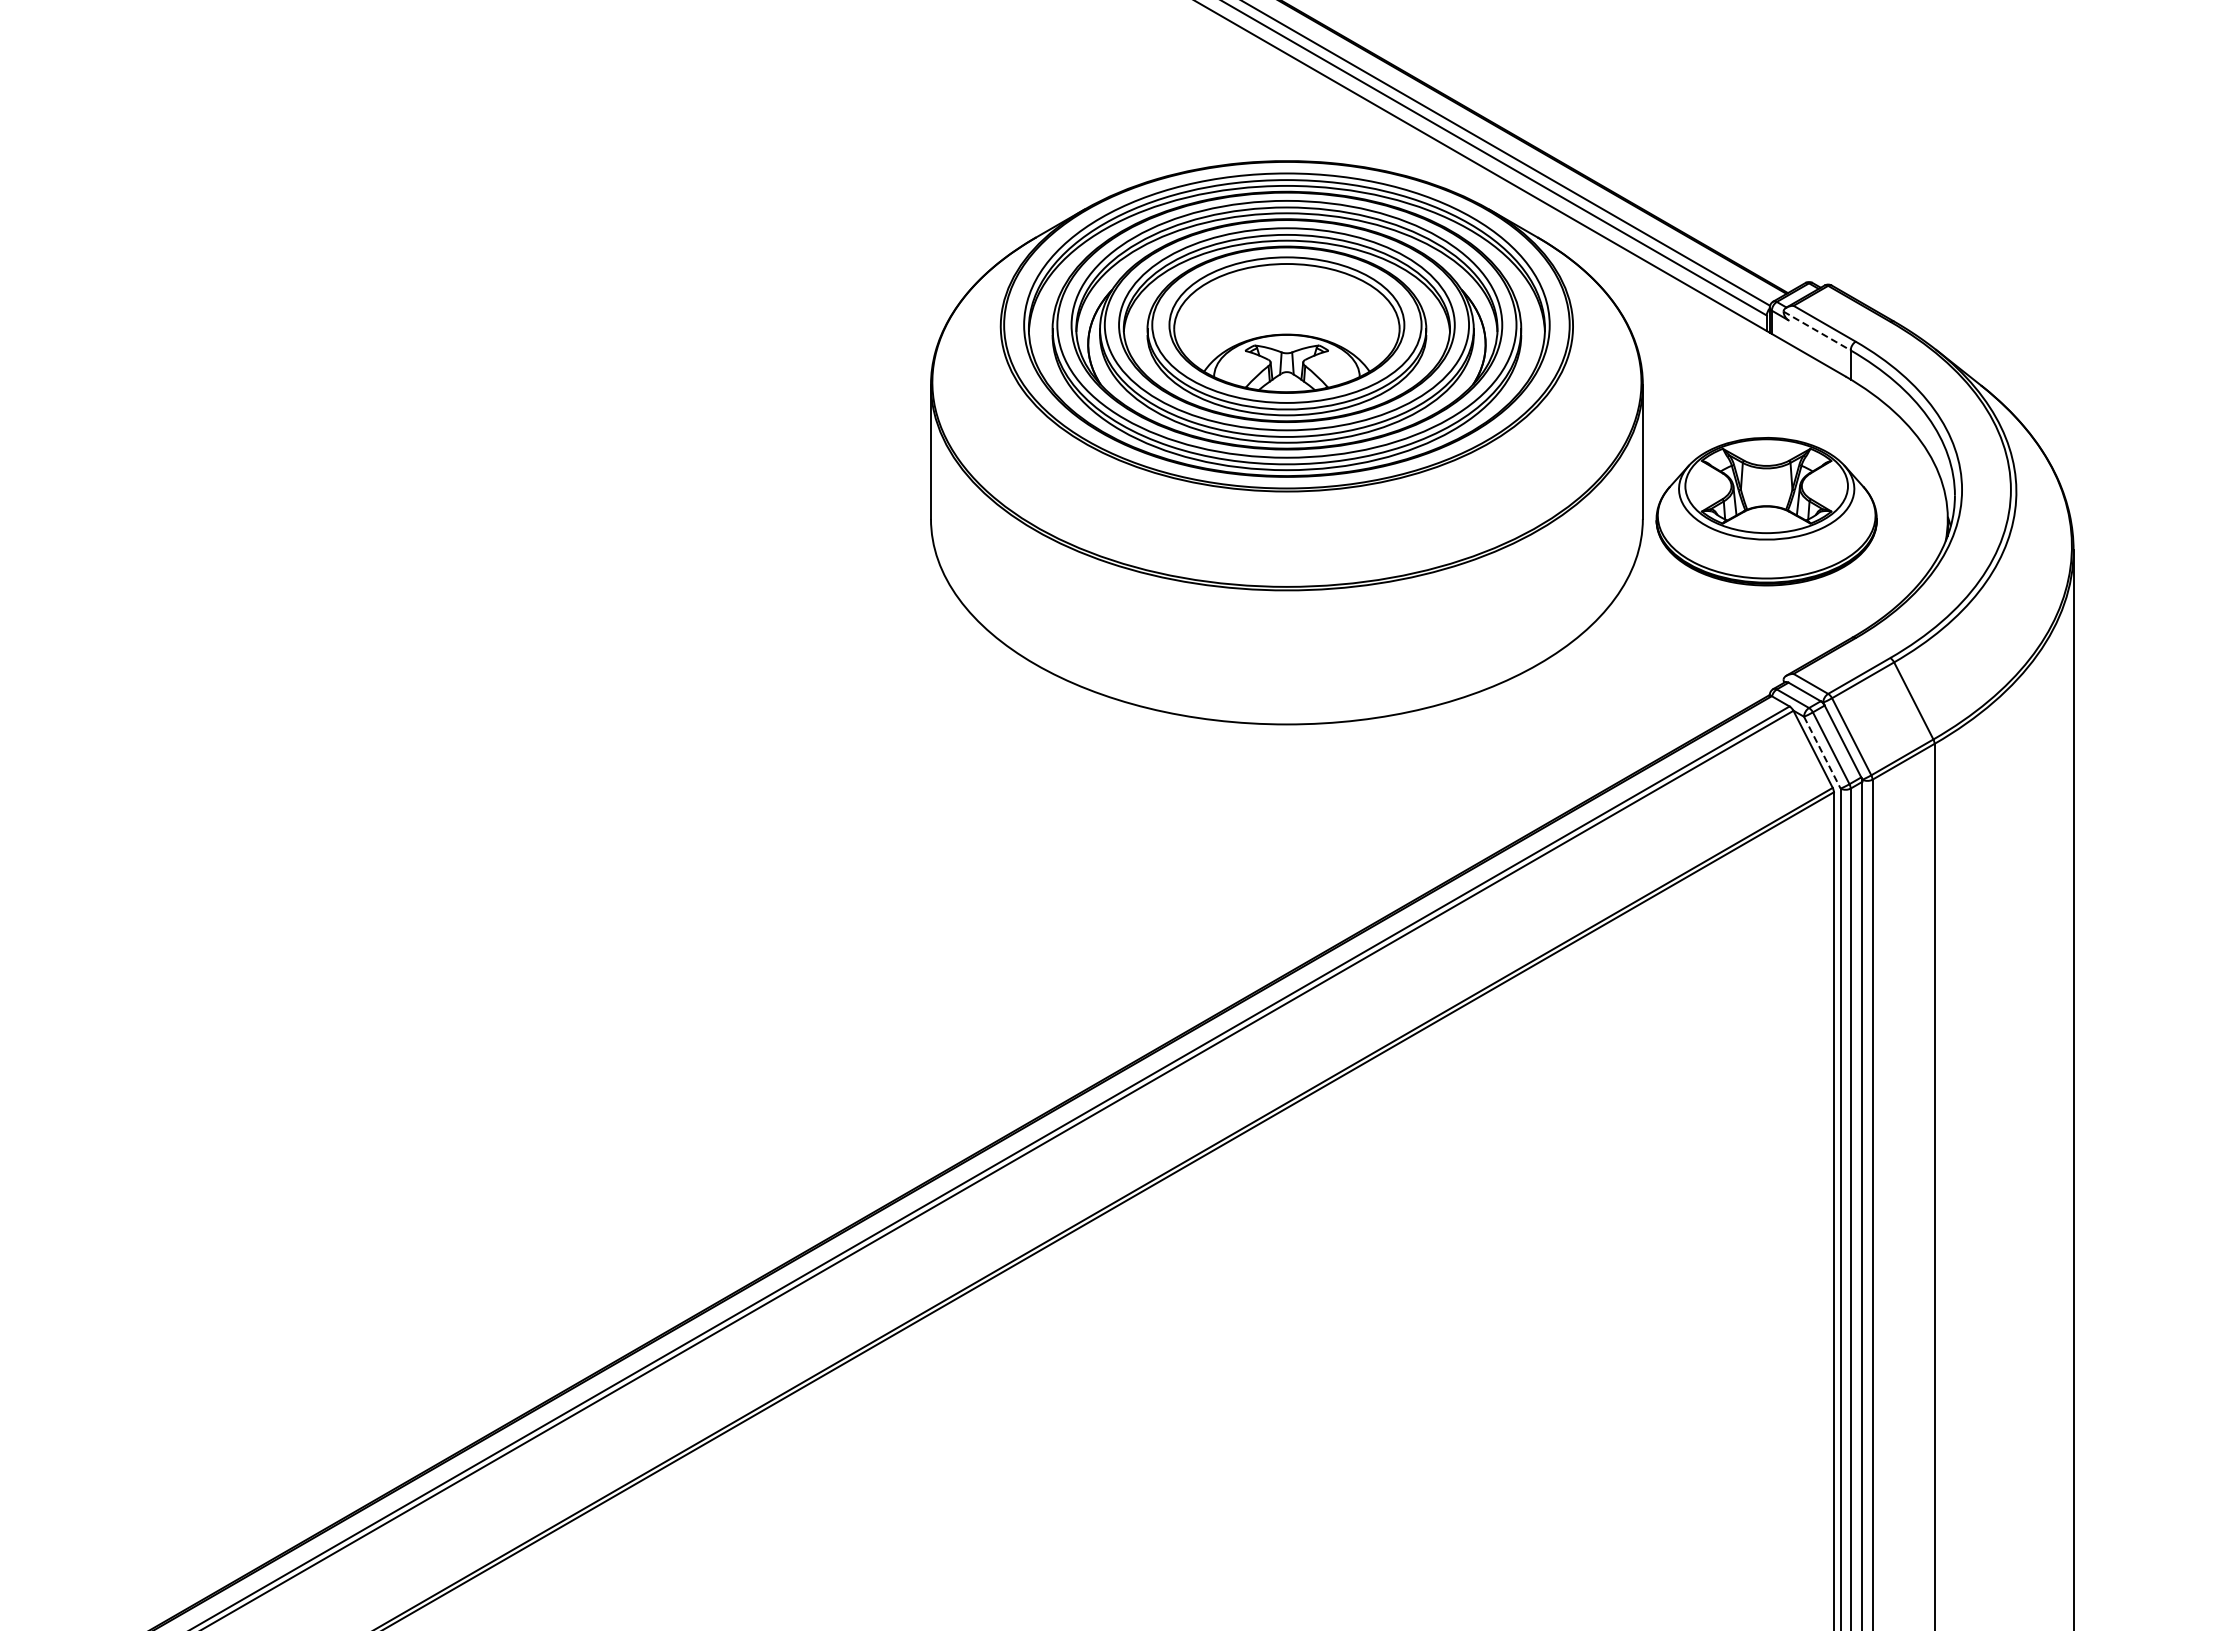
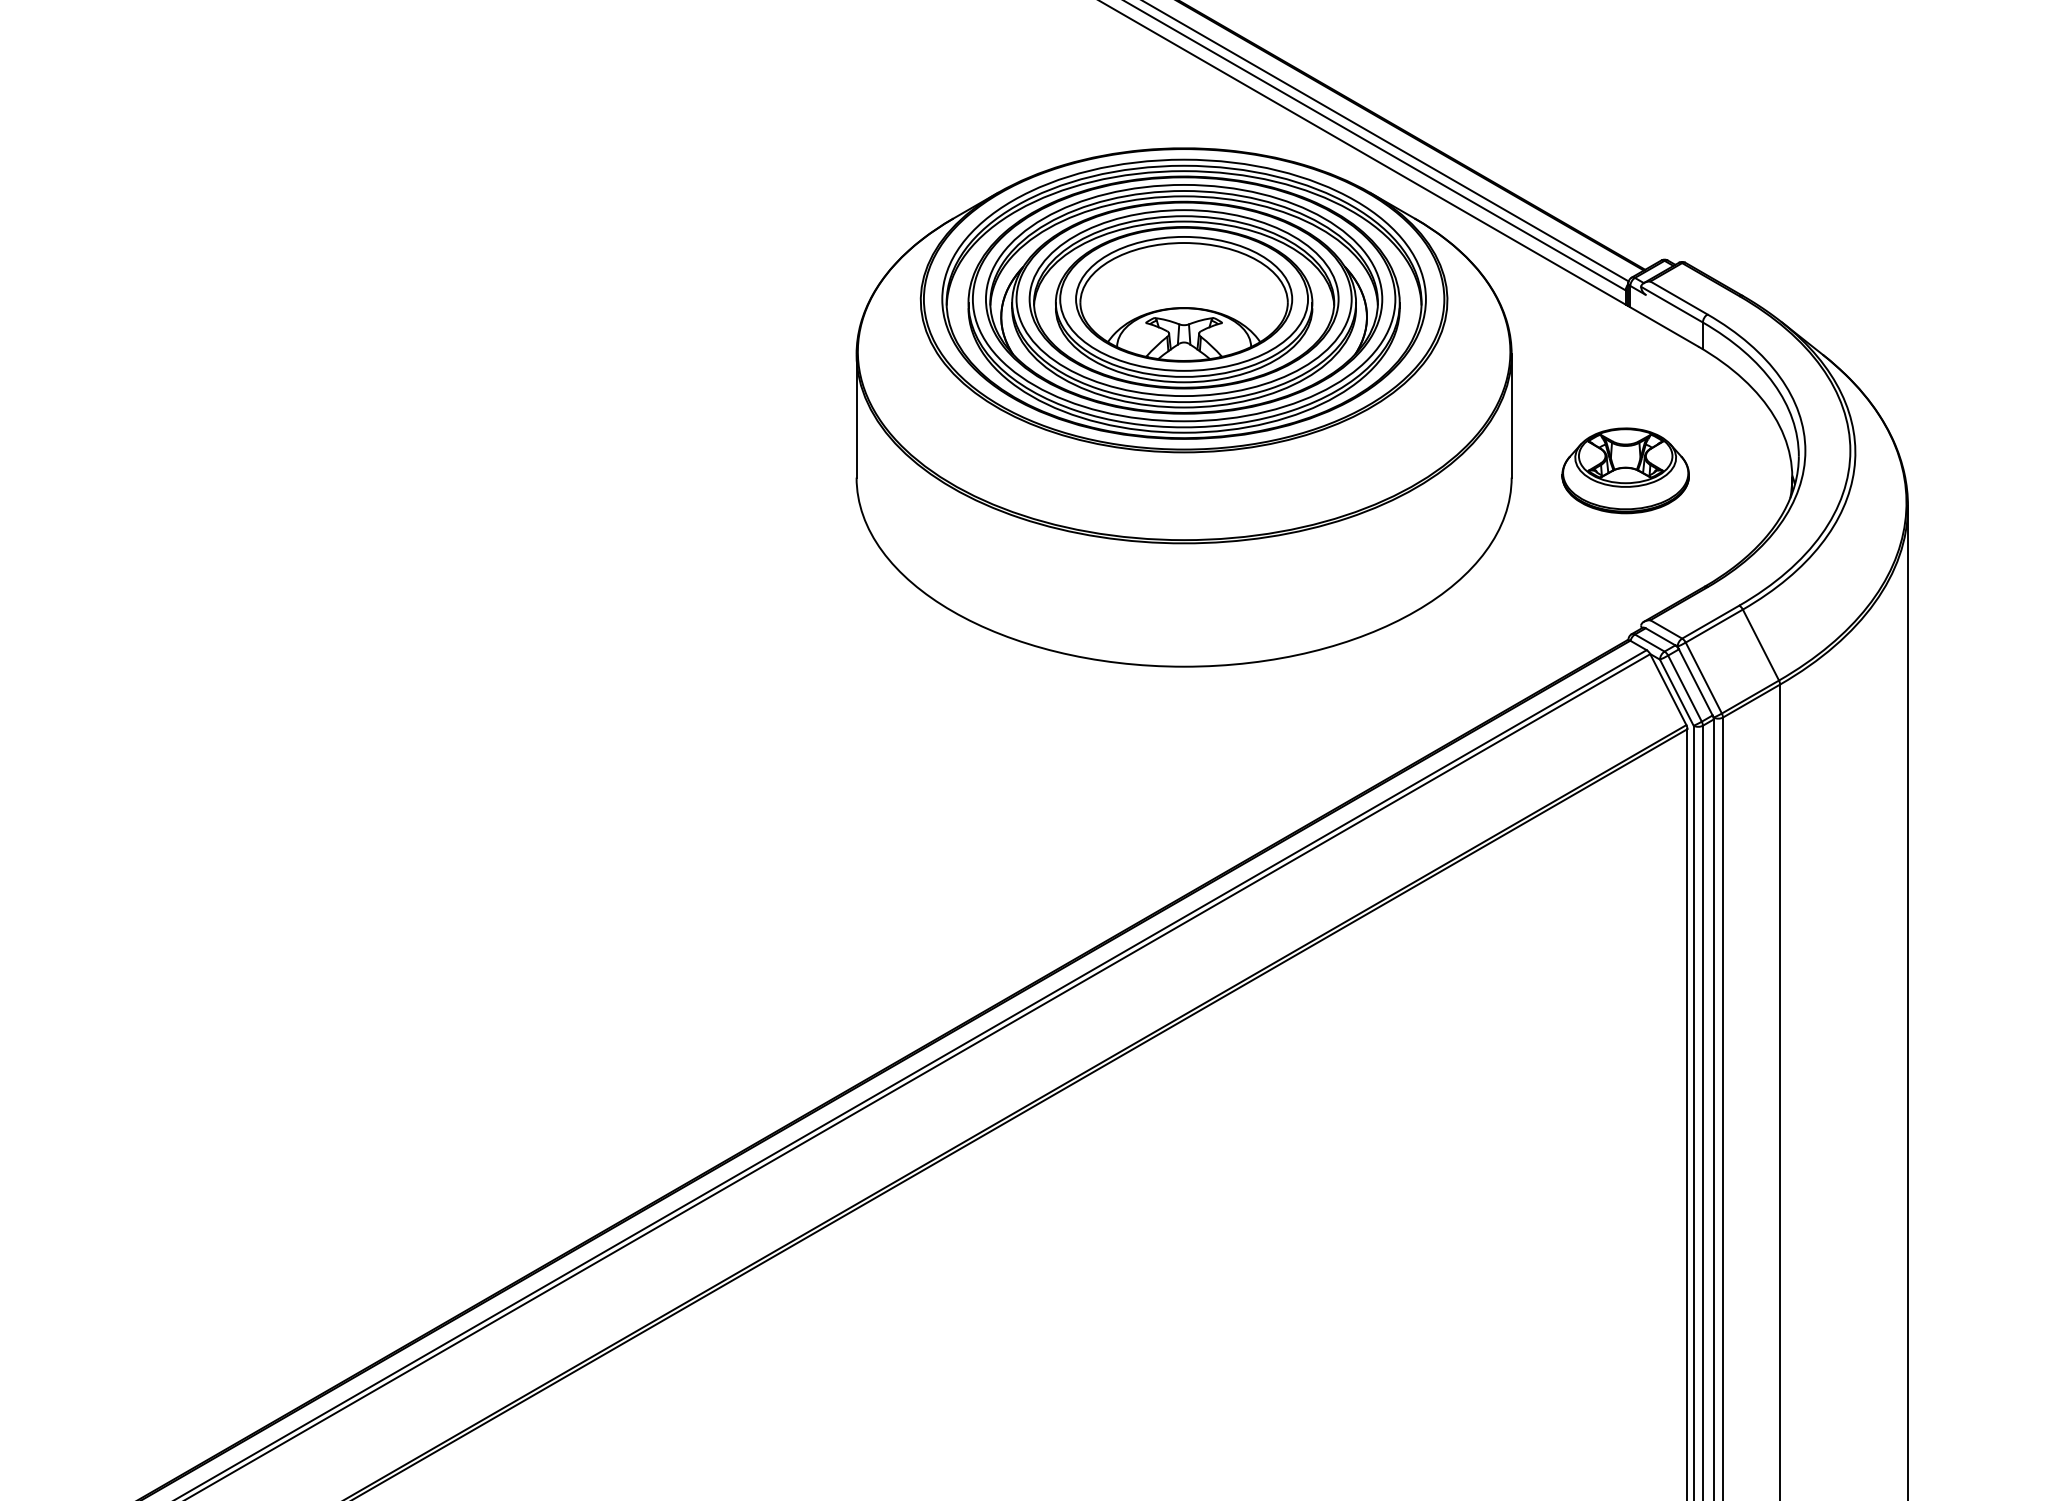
line: (1817, 331) -> (1672, 305), dashed -> solid
part: (1766, 511) -> (1625, 470), size x0.62
line: (1822, 753) -> (1676, 693), dashed -> solid

